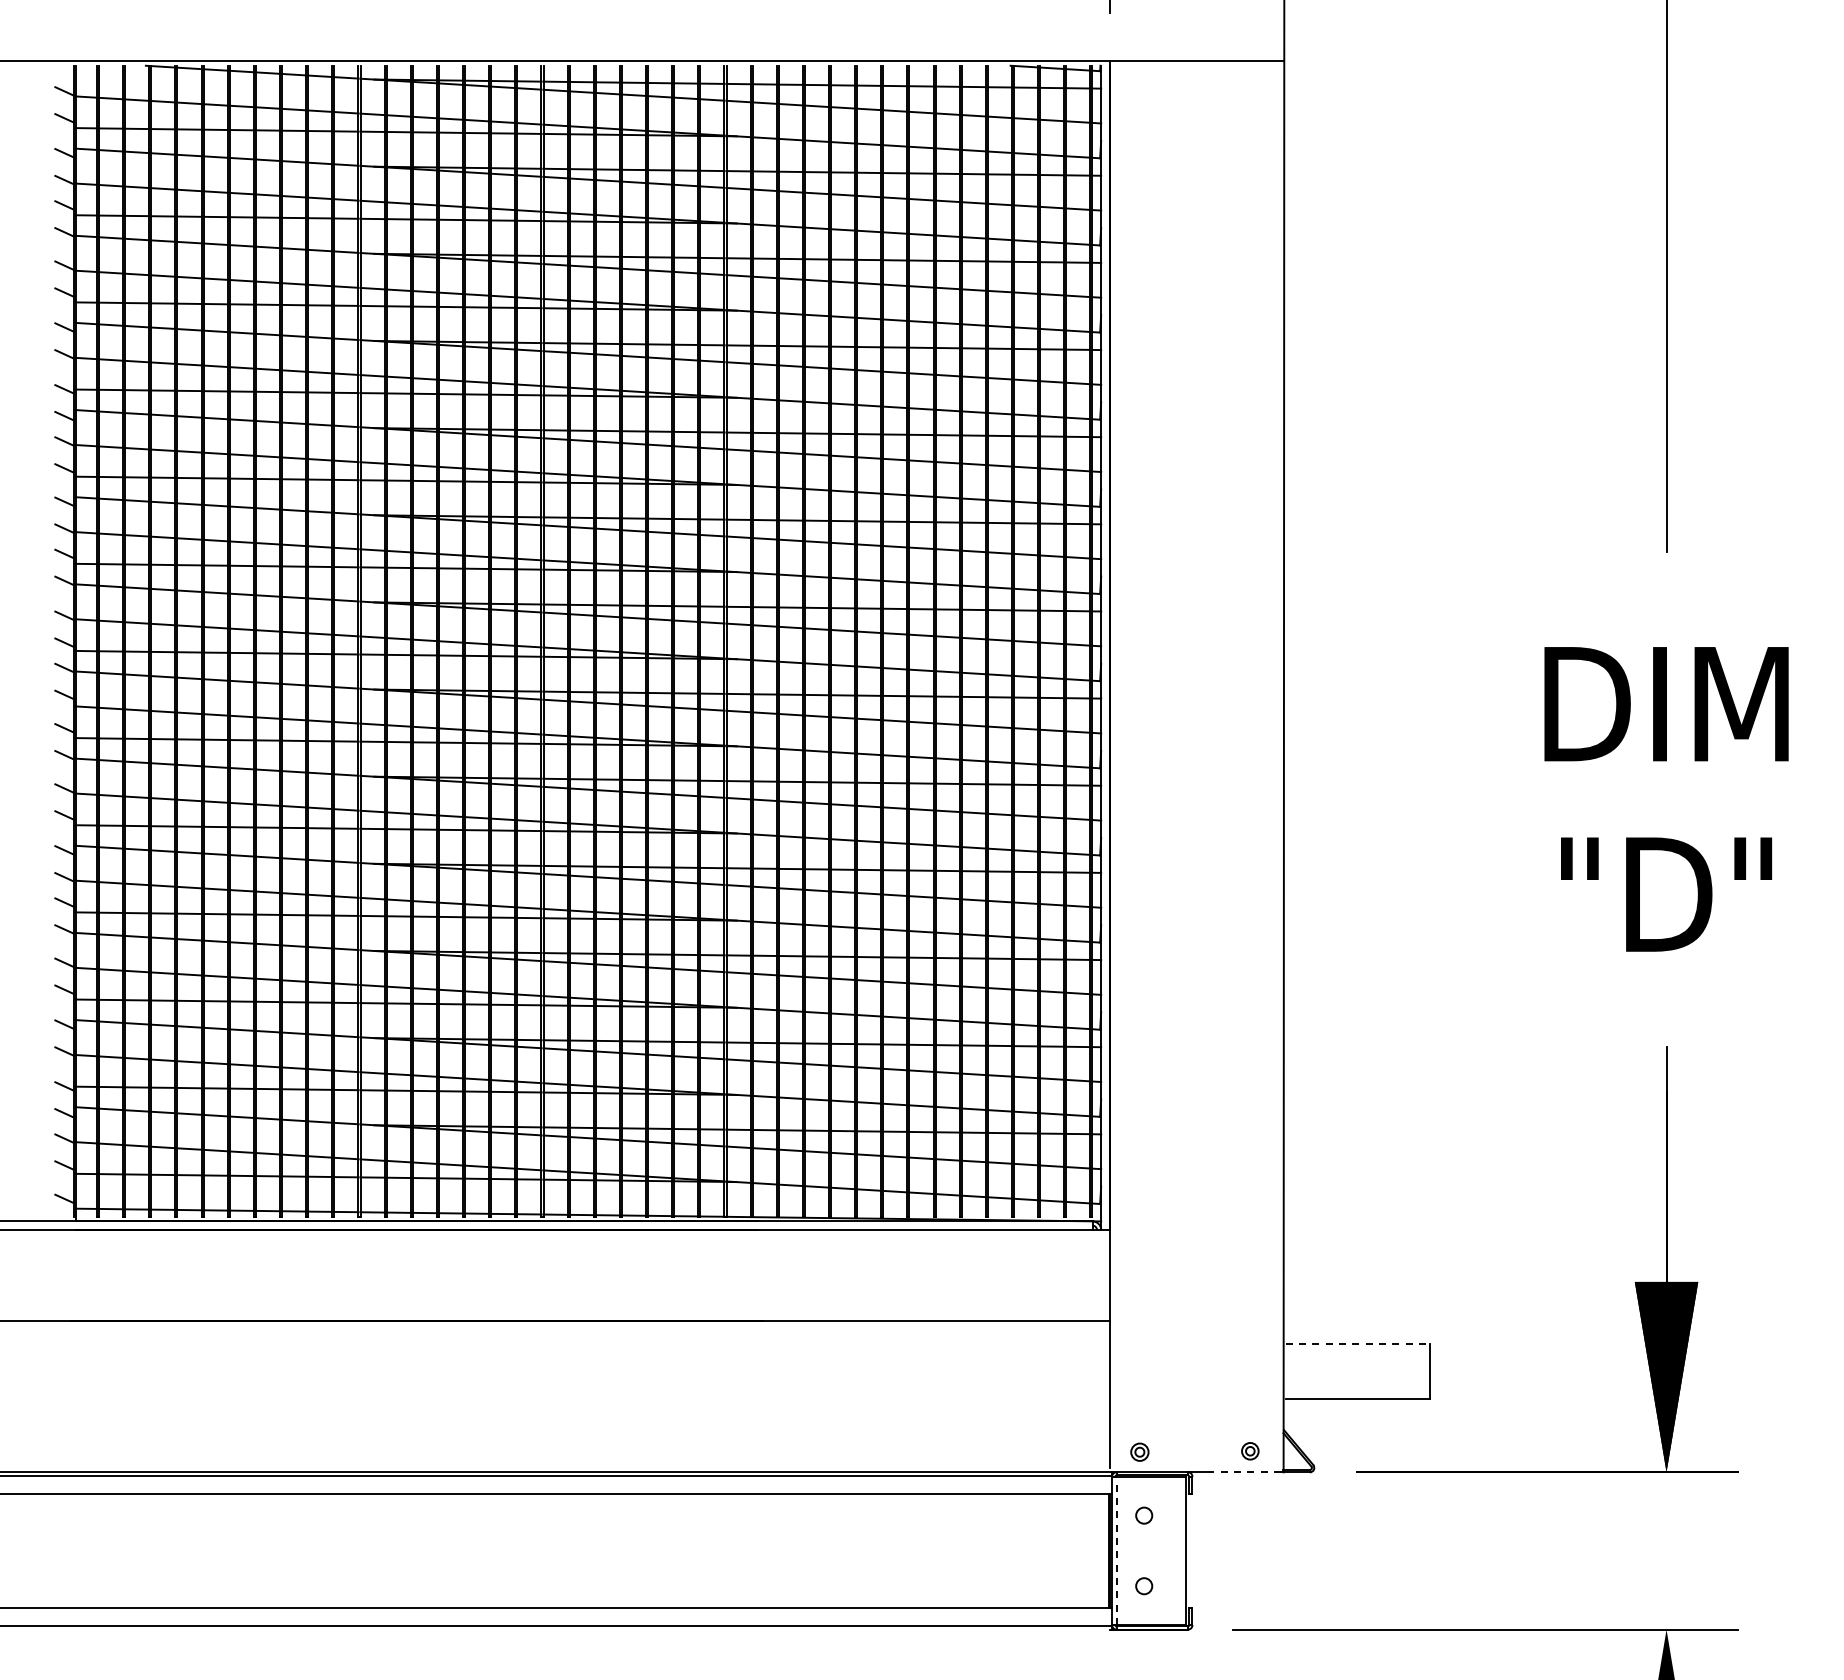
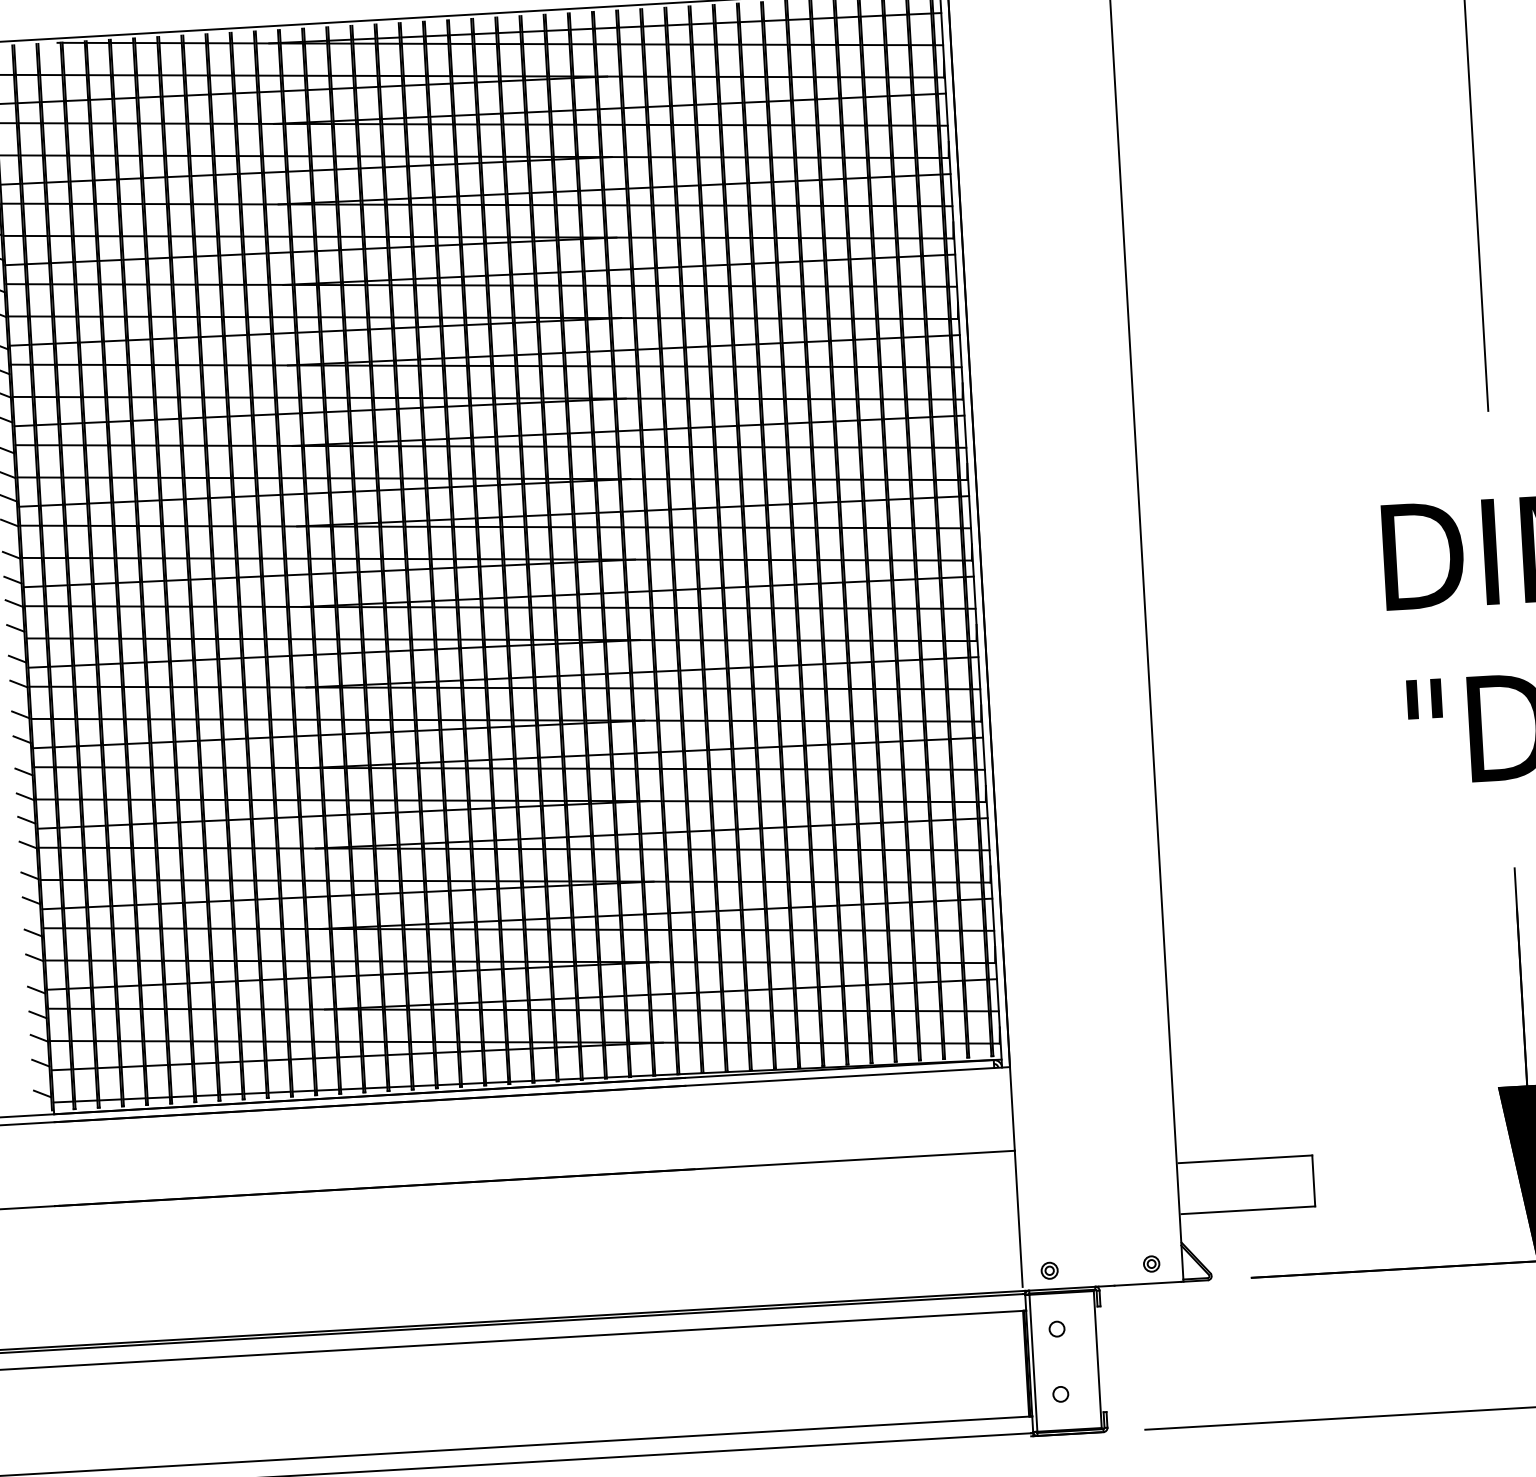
line: (1358, 1344) -> (1245, 1159), dashed -> solid
line: (1244, 1472) -> (1147, 1283), dashed -> solid
line: (1116, 1550) -> (1033, 1362), dashed -> solid

